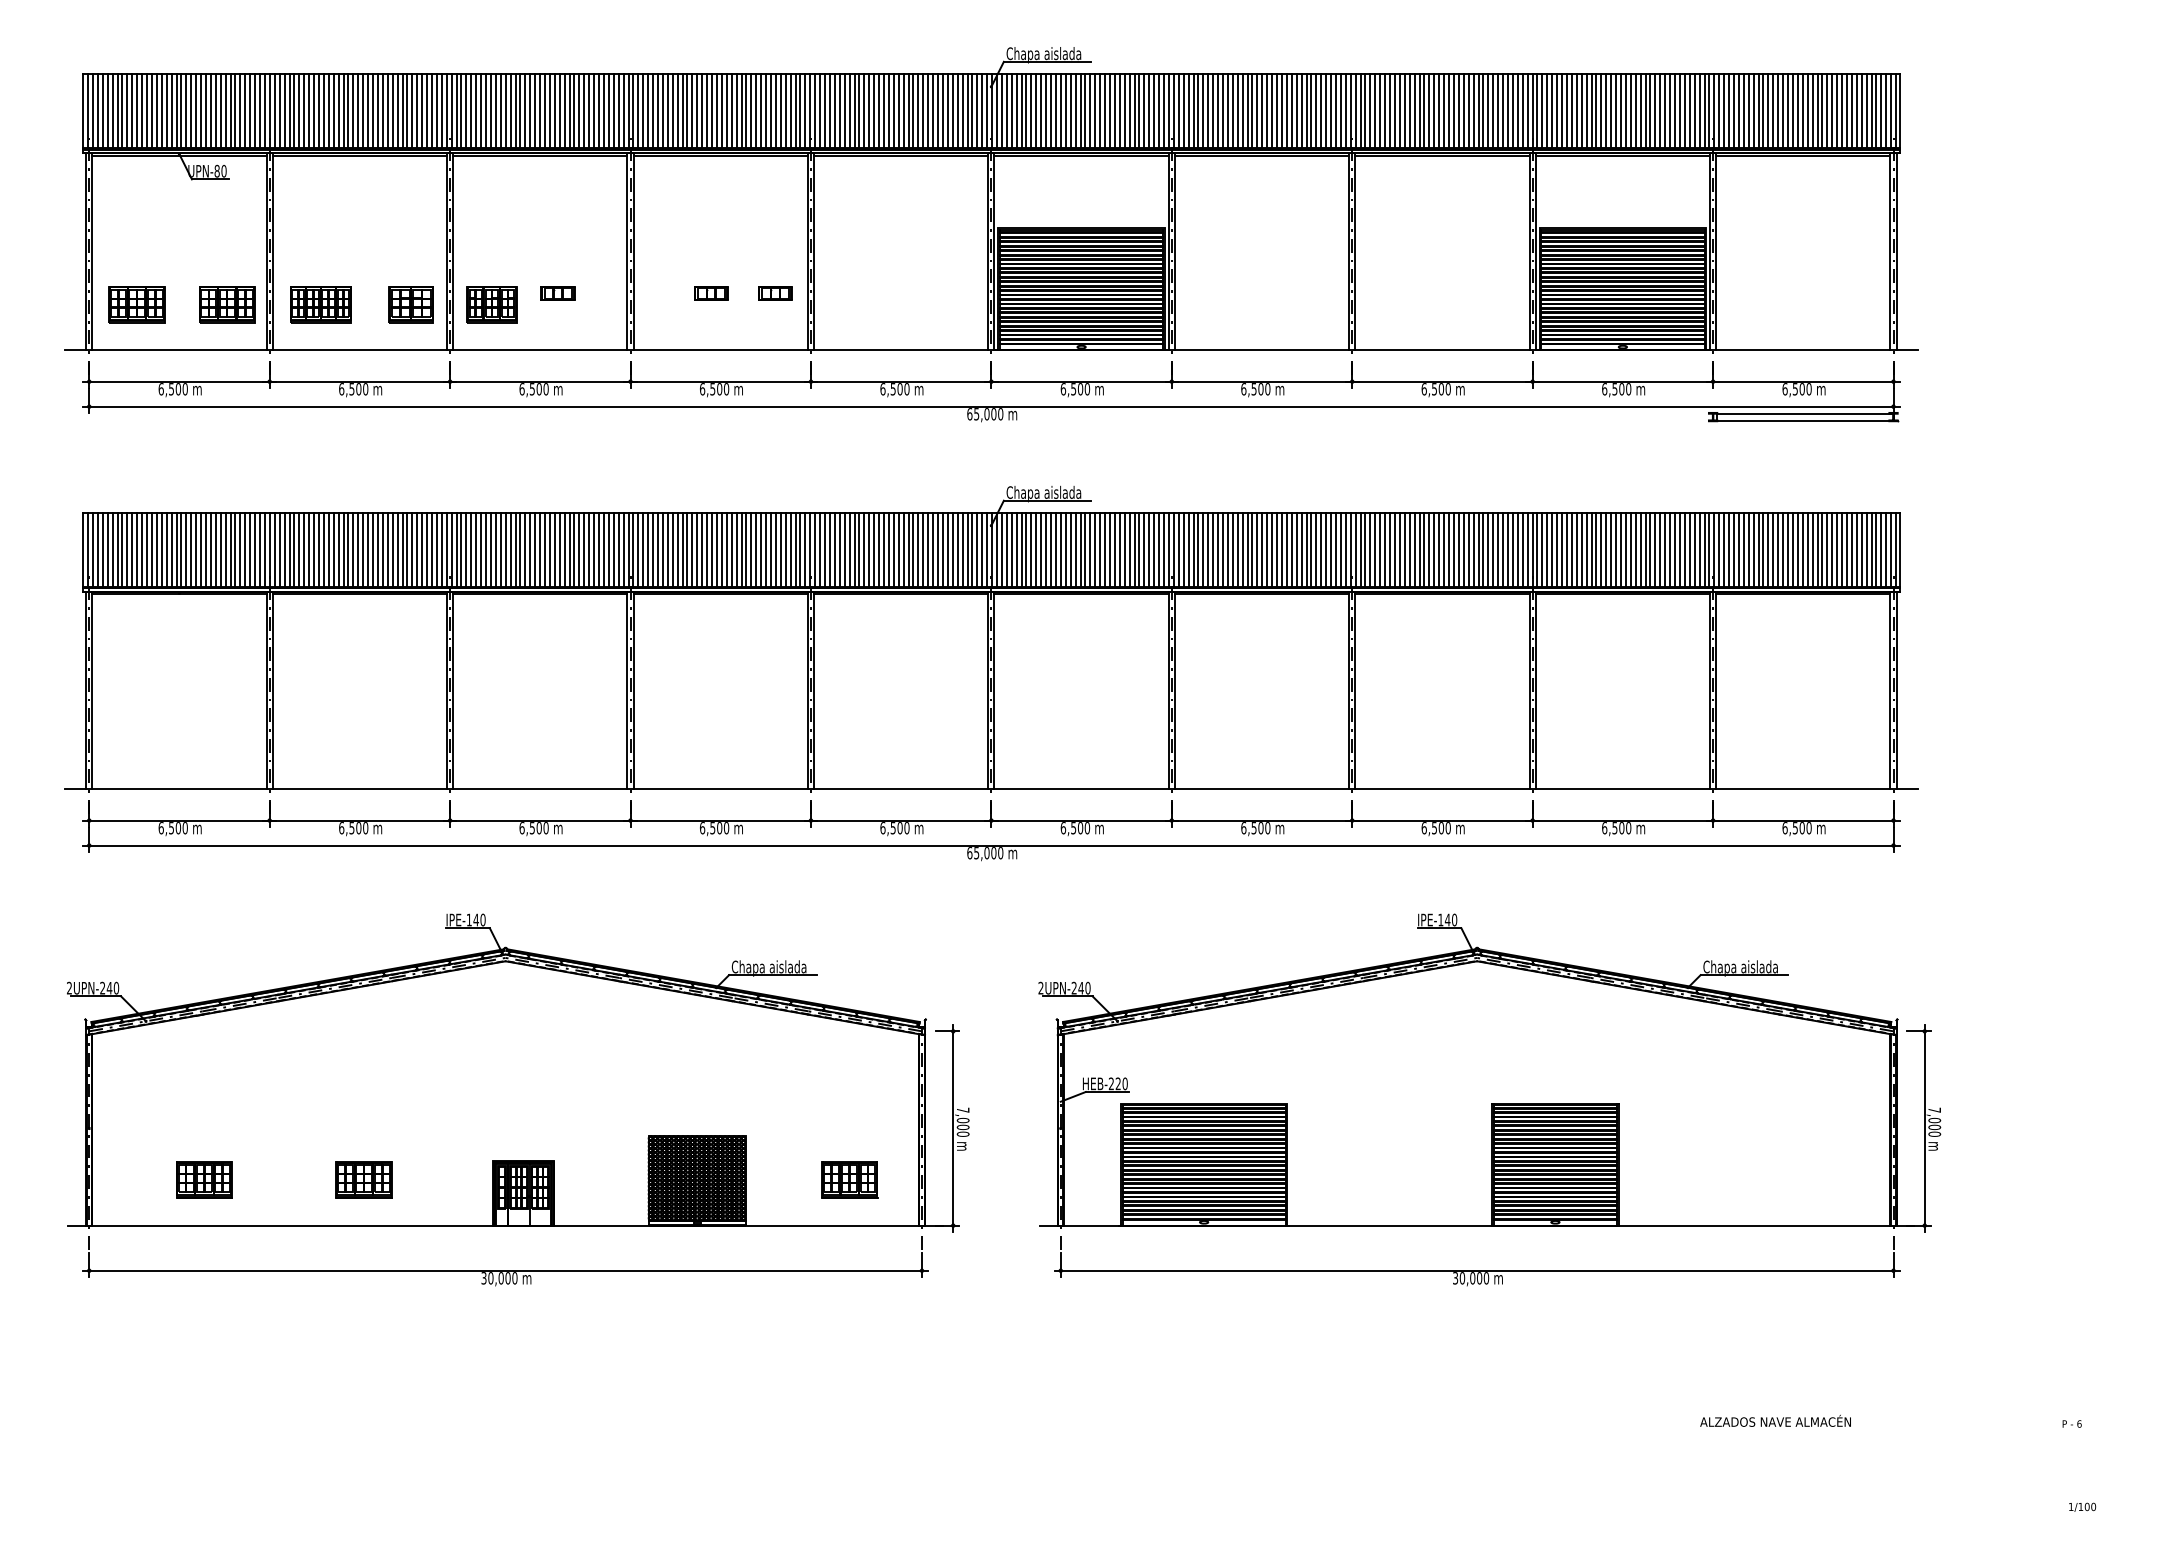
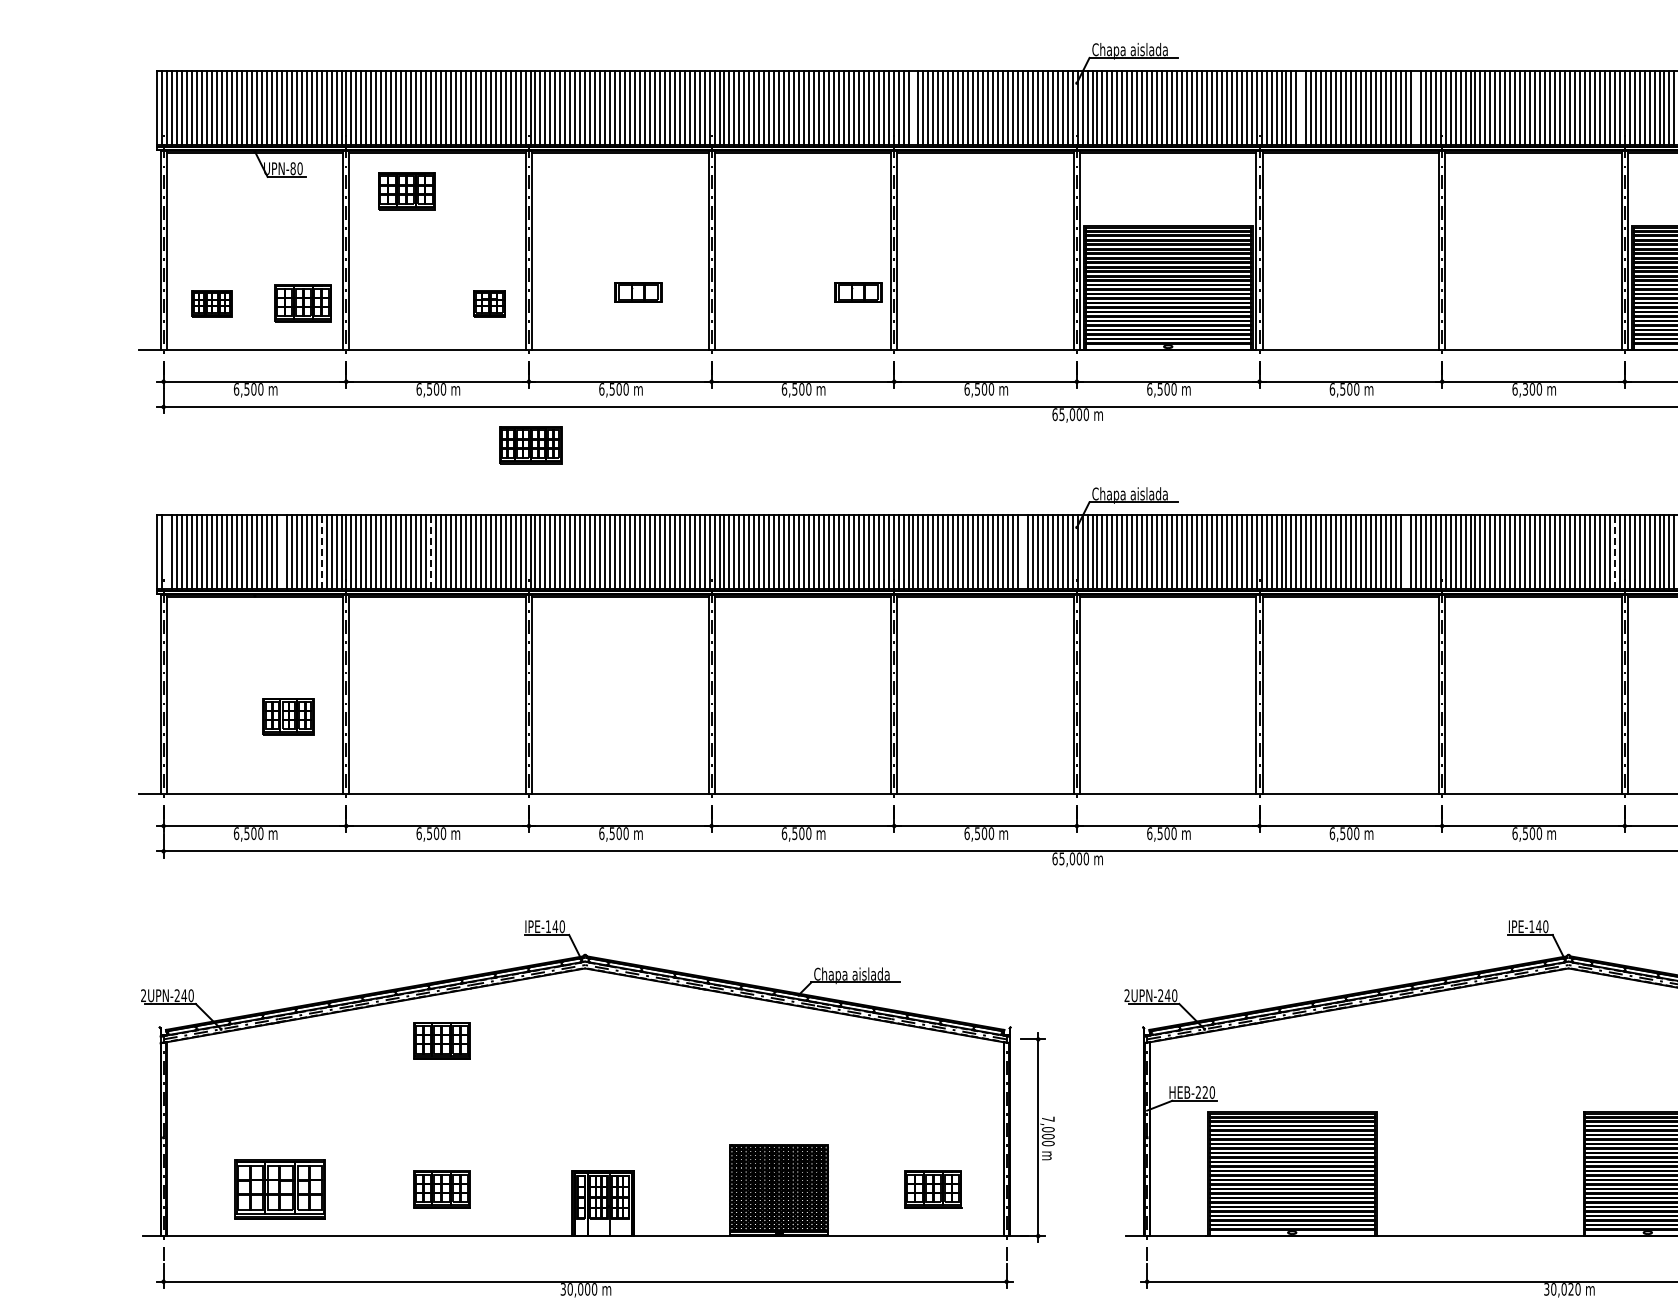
line: (829, 111) -> (913, 108), removed
line: (1213, 111) -> (1301, 108), removed
line: (1326, 111) -> (1416, 108), removed
part: (329, 193) -> (406, 191), added
part: (557, 293) -> (637, 292), size x1.4
part: (711, 293) -> (793, 292), removed
part: (775, 293) -> (858, 292), size x1.4
part: (136, 304) -> (211, 303), size x0.7
part: (320, 304) -> (530, 445), moved
part: (410, 304) -> (488, 303), size x0.7
part: (491, 304) -> (288, 716), moved
text: (1434, 388) -> (1525, 388), 6,500 -> 6,300
line: (92, 549) -> (166, 551), removed
line: (205, 549) -> (281, 551), removed
line: (938, 549) -> (1023, 551), removed
line: (1316, 549) -> (1405, 551), removed
line: (245, 550) -> (321, 552), solid -> dashed
line: (353, 550) -> (431, 552), solid -> dashed
line: (1522, 550) -> (1614, 552), solid -> dashed
part: (363, 1032) -> (441, 1040), added
part: (204, 1179) -> (280, 1189), size x1.6
text: (1479, 1278) -> (1571, 1289), 30,000 -> 30,020

